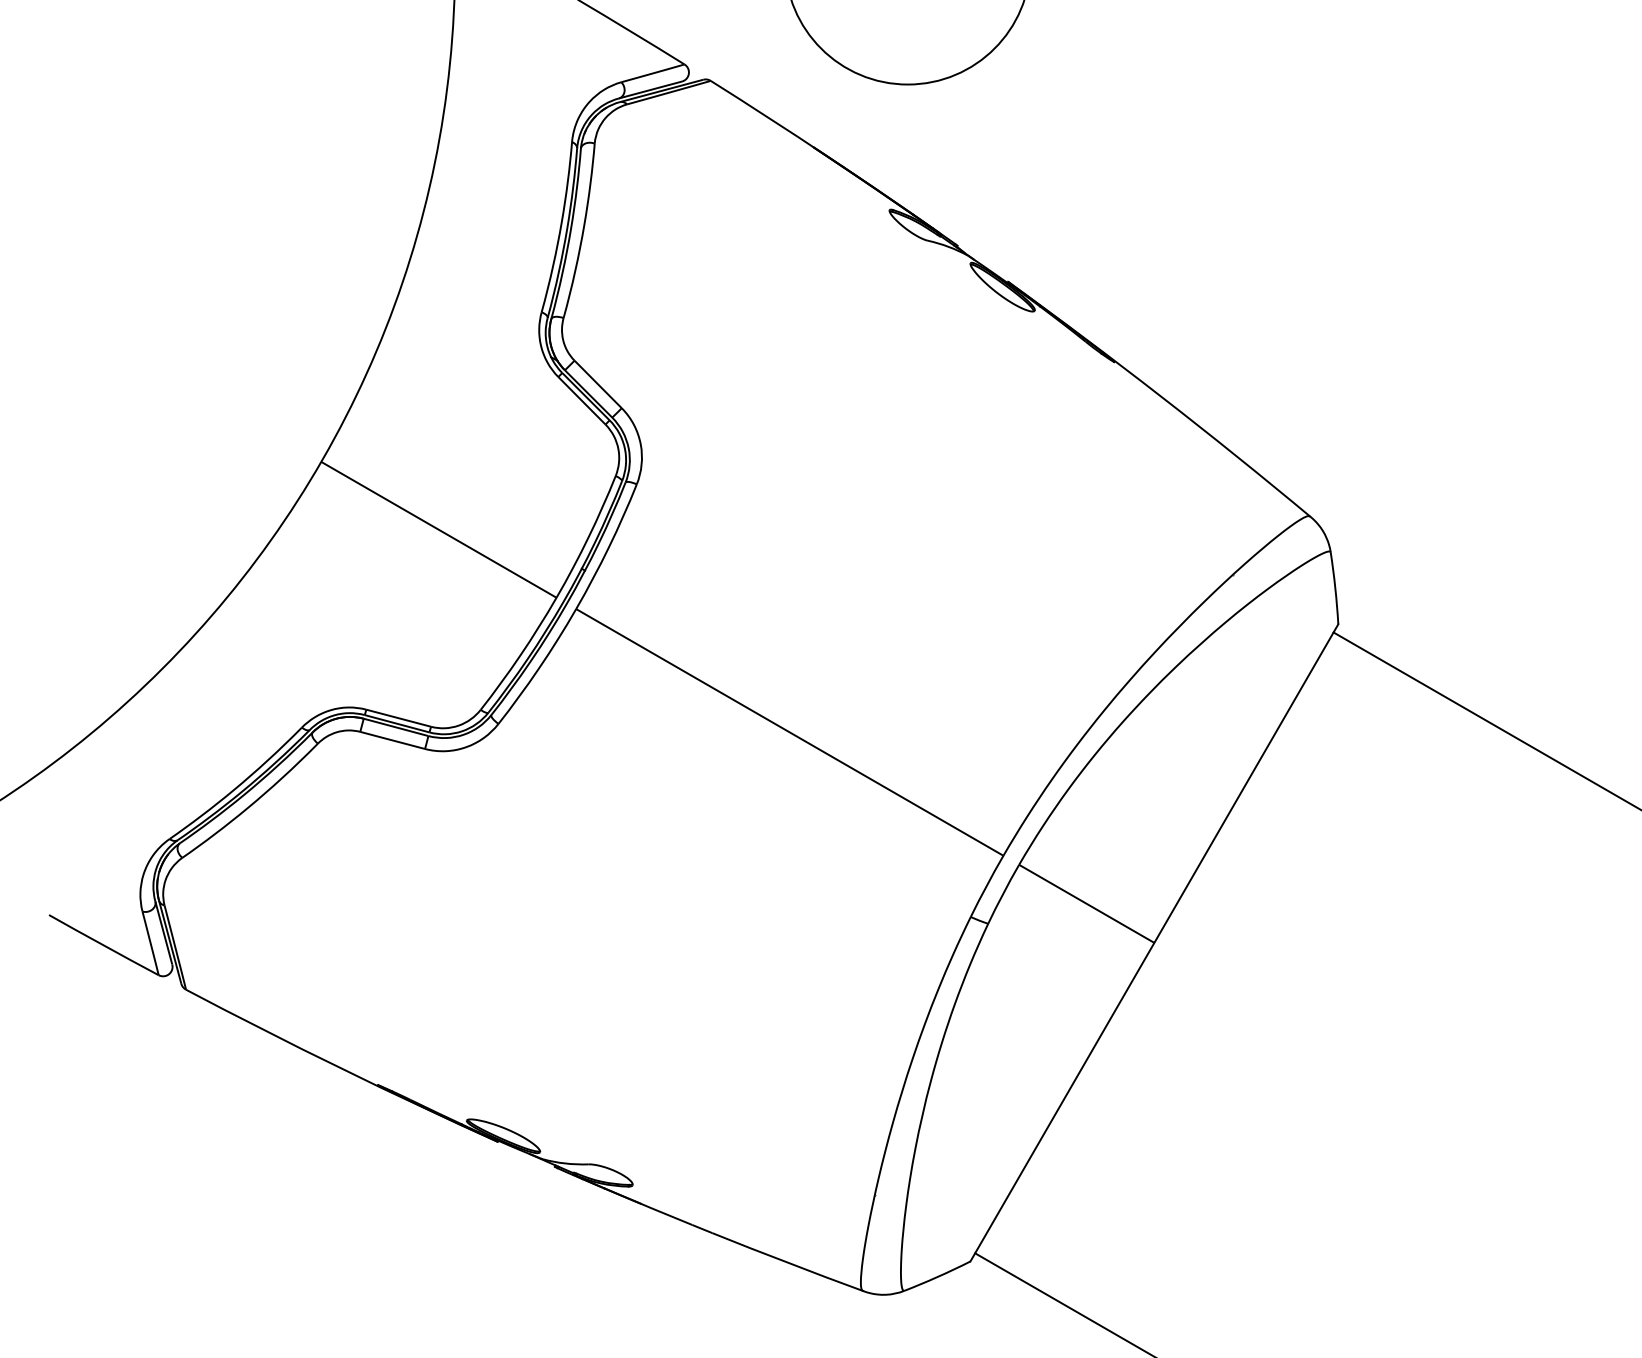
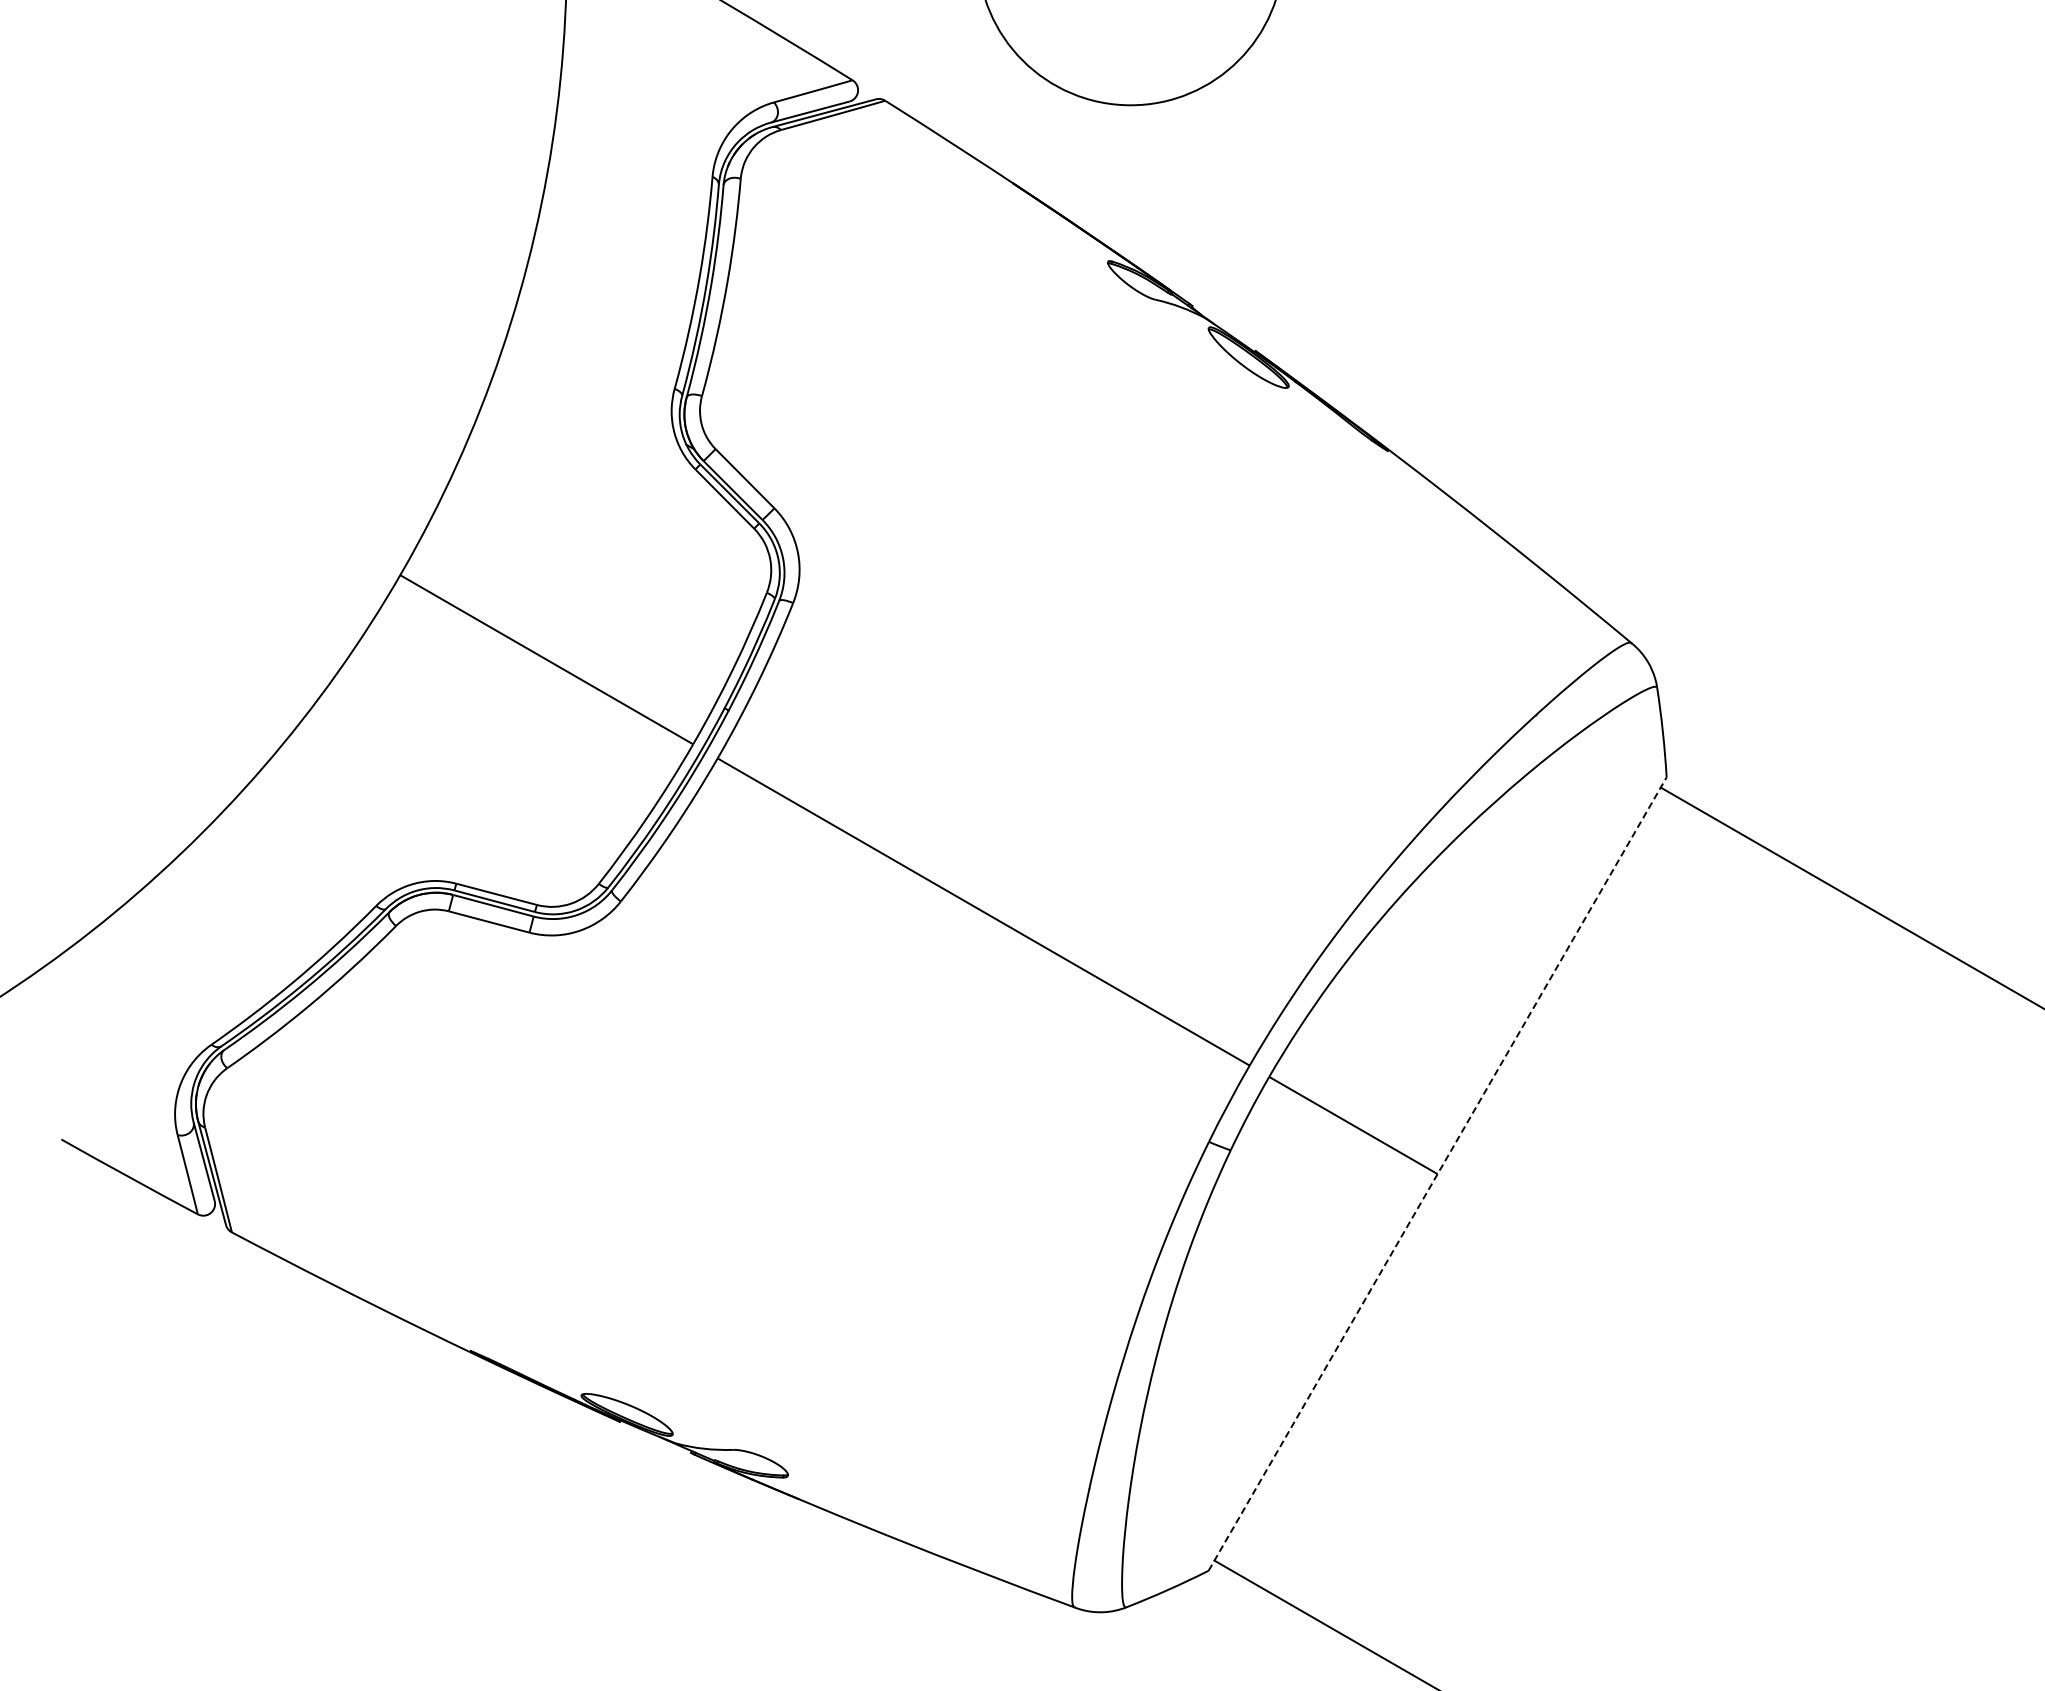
line: (1154, 942) -> (1437, 1173), solid -> dashed

